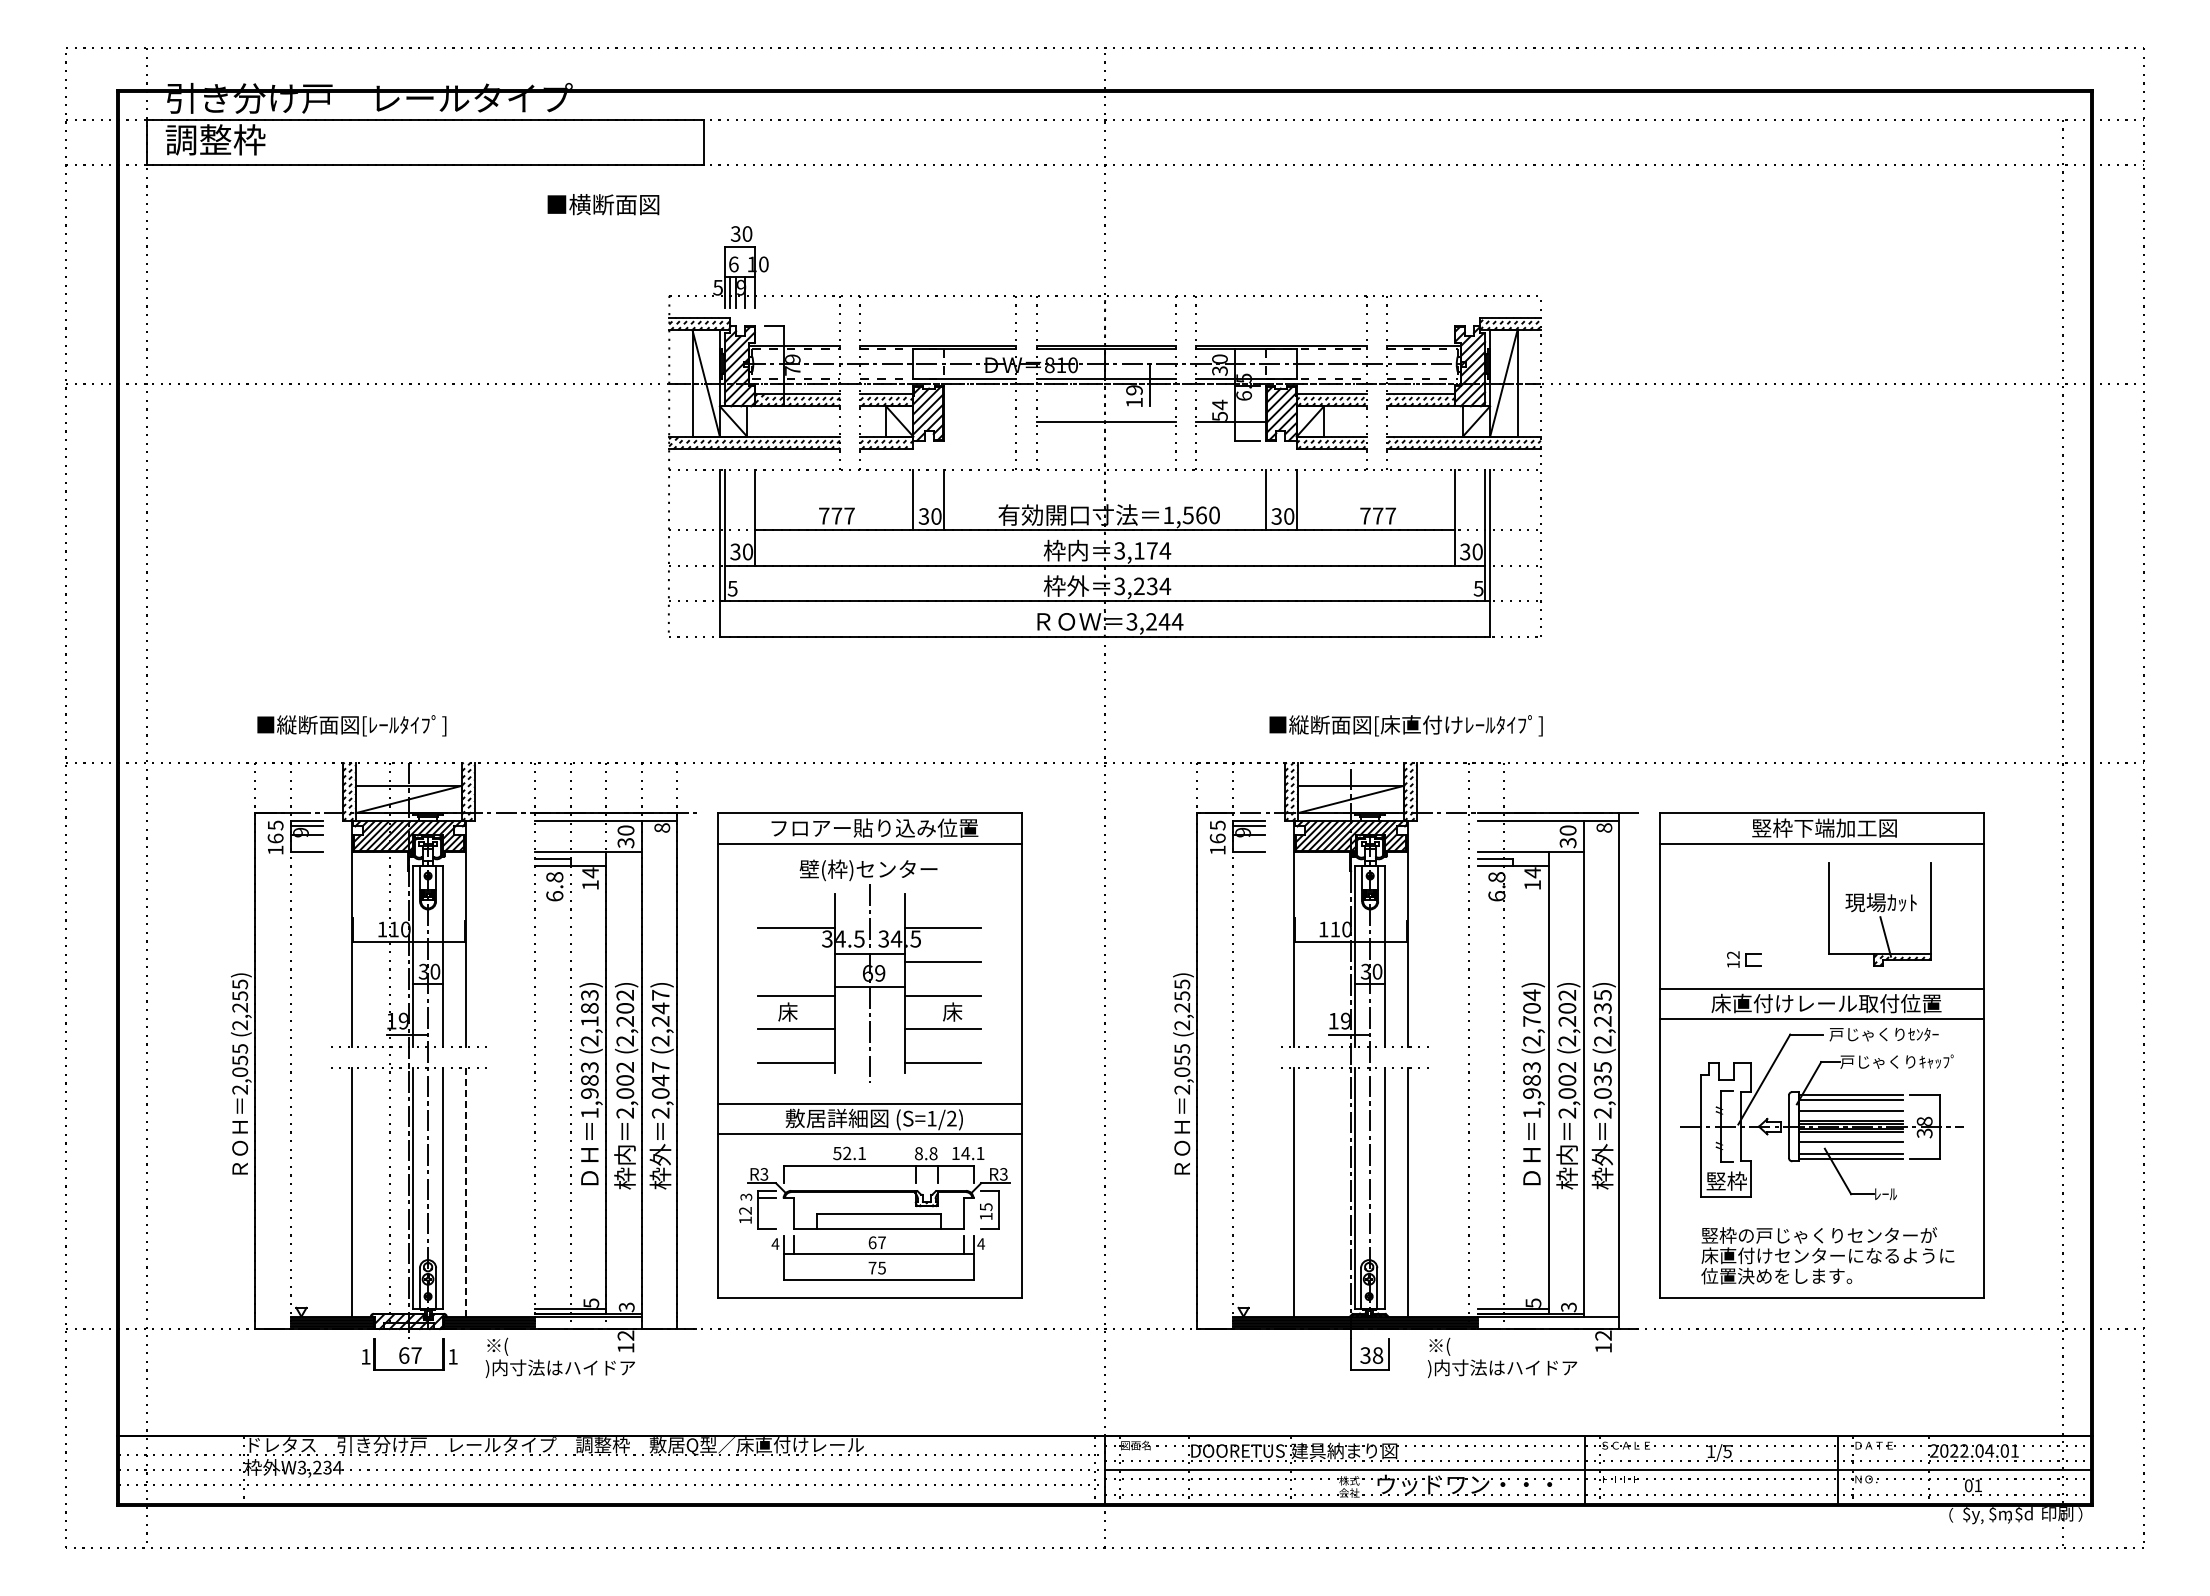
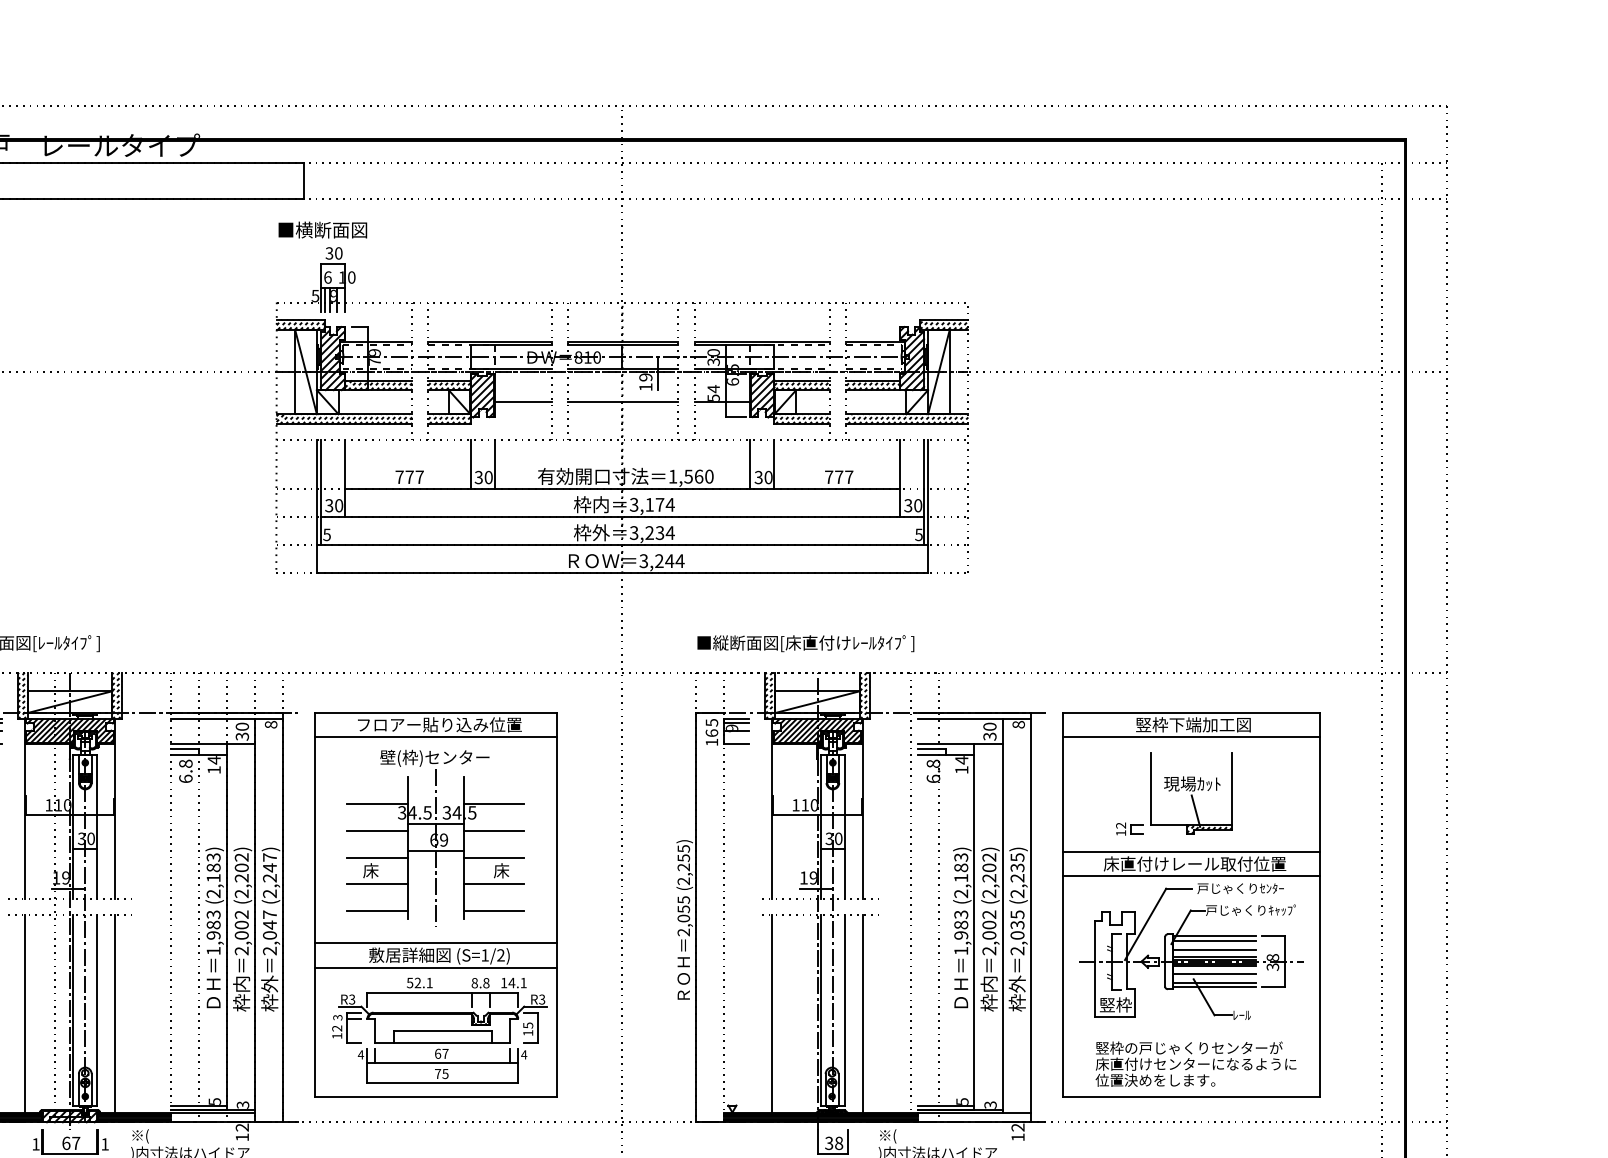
text: (603, 204) -> (322, 230), moved
line: (979, 421) -> (522, 402), added
text: (1405, 725) -> (805, 643), moved
part: (1879, 914) -> (1191, 793), moved
line: (796, 961) -> (377, 830), added
text: (1531, 1007) -> (960, 867), (2,704) -> (2,183)
line: (466, 1192) -> (115, 1013), dashed -> solid

